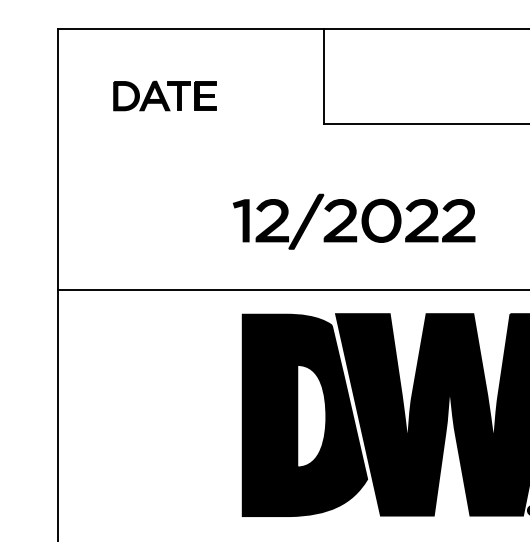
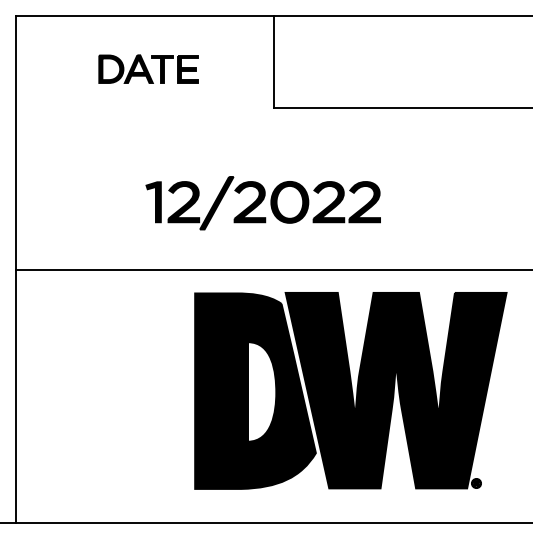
part: (164, 95) -> (148, 68), moved
part: (353, 222) -> (262, 203), moved

